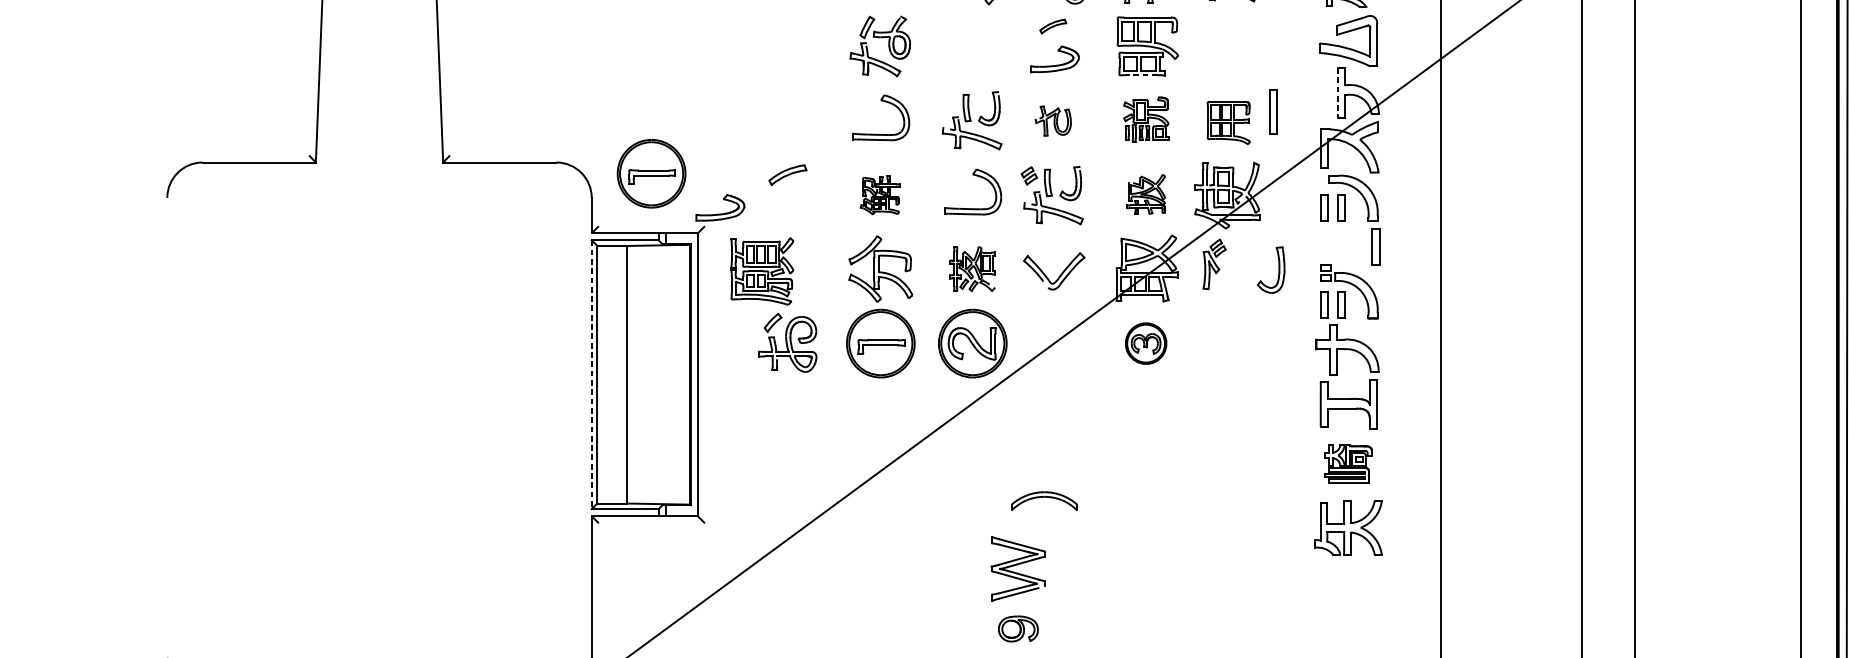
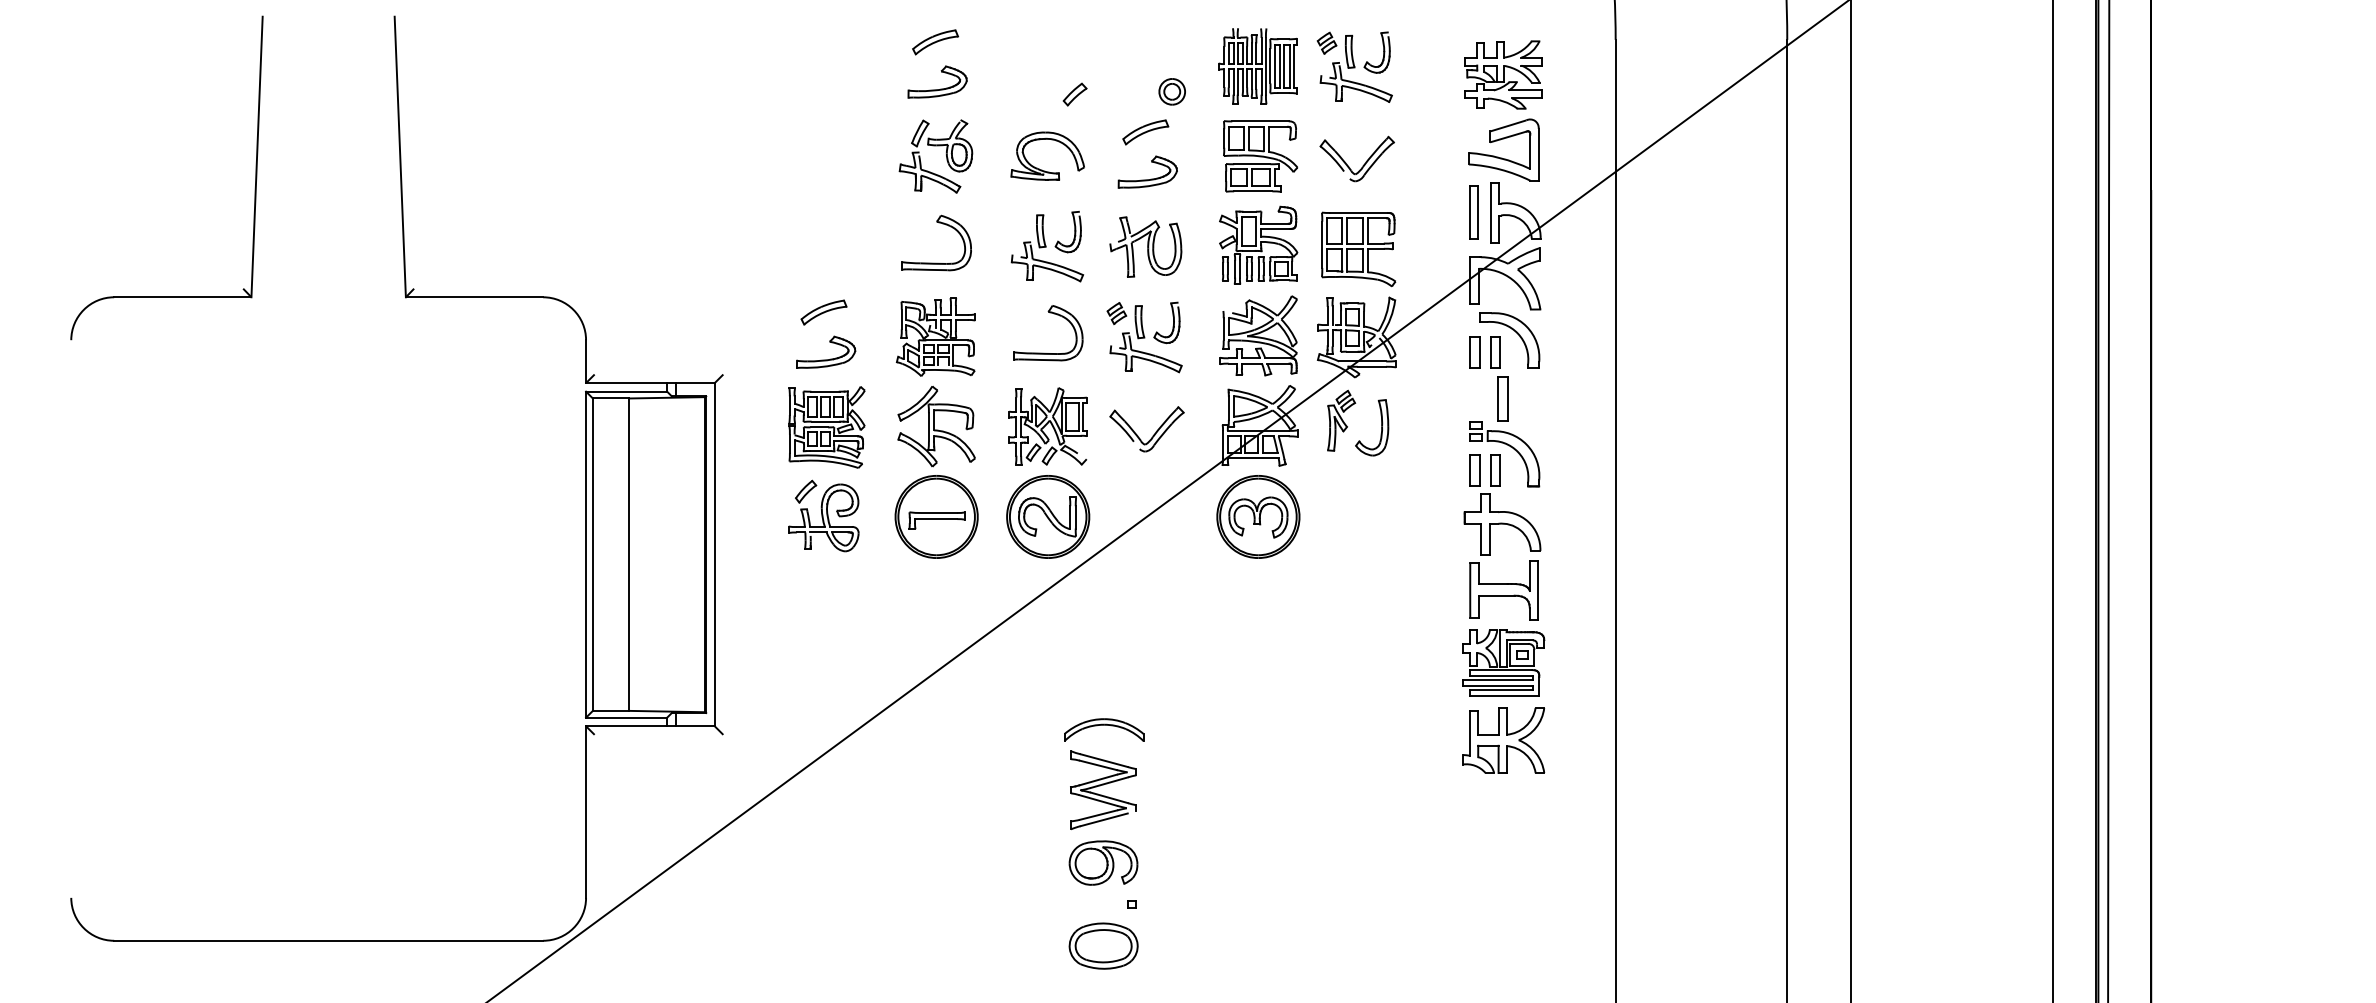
part: (1053, 26) -> (1145, 132), size x1.43
part: (1232, 53) -> (1363, 164), added
part: (968, 57) -> (1042, 169), added
line: (1141, 75) -> (1252, 191), dashed -> solid
line: (1337, 93) -> (1490, 213), dashed -> solid
part: (1273, 111) -> (1473, 212), moved
part: (1146, 118) -> (1258, 244), size x1.43
part: (1053, 120) -> (1145, 246), size x1.67
part: (1228, 123) -> (1358, 249), size x1.43
part: (651, 173) -> (658, 310), removed
part: (879, 194) -> (935, 336), size x1.67
part: (1146, 194) -> (1258, 335), size x1.67
part: (720, 213) -> (826, 359), moved
part: (1375, 245) -> (1502, 398), moved
part: (972, 269) -> (1047, 426), size x1.43
part: (1278, 269) -> (1381, 427), moved
part: (761, 271) -> (826, 427), moved
part: (1146, 343) -> (1258, 516), size x1.67
line: (592, 375) -> (586, 555), dashed -> solid
part: (1348, 463) -> (1503, 662), size x1.43
part: (1044, 500) -> (1104, 729), moved
part: (1018, 628) -> (1103, 862), size x1.43

